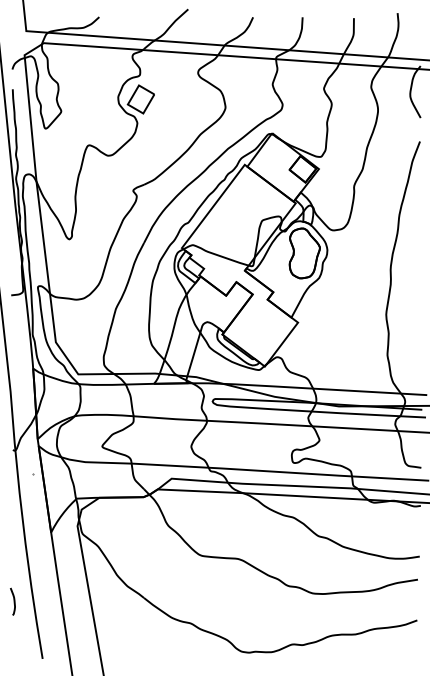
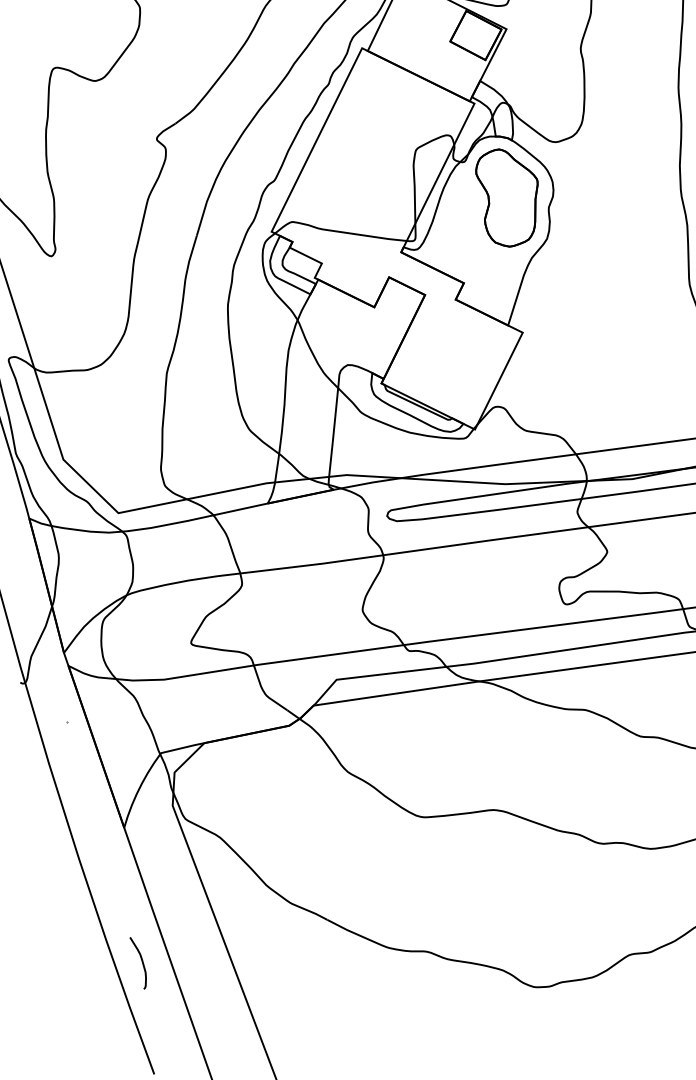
curve: (13, 601) -> (140, 962), moved

